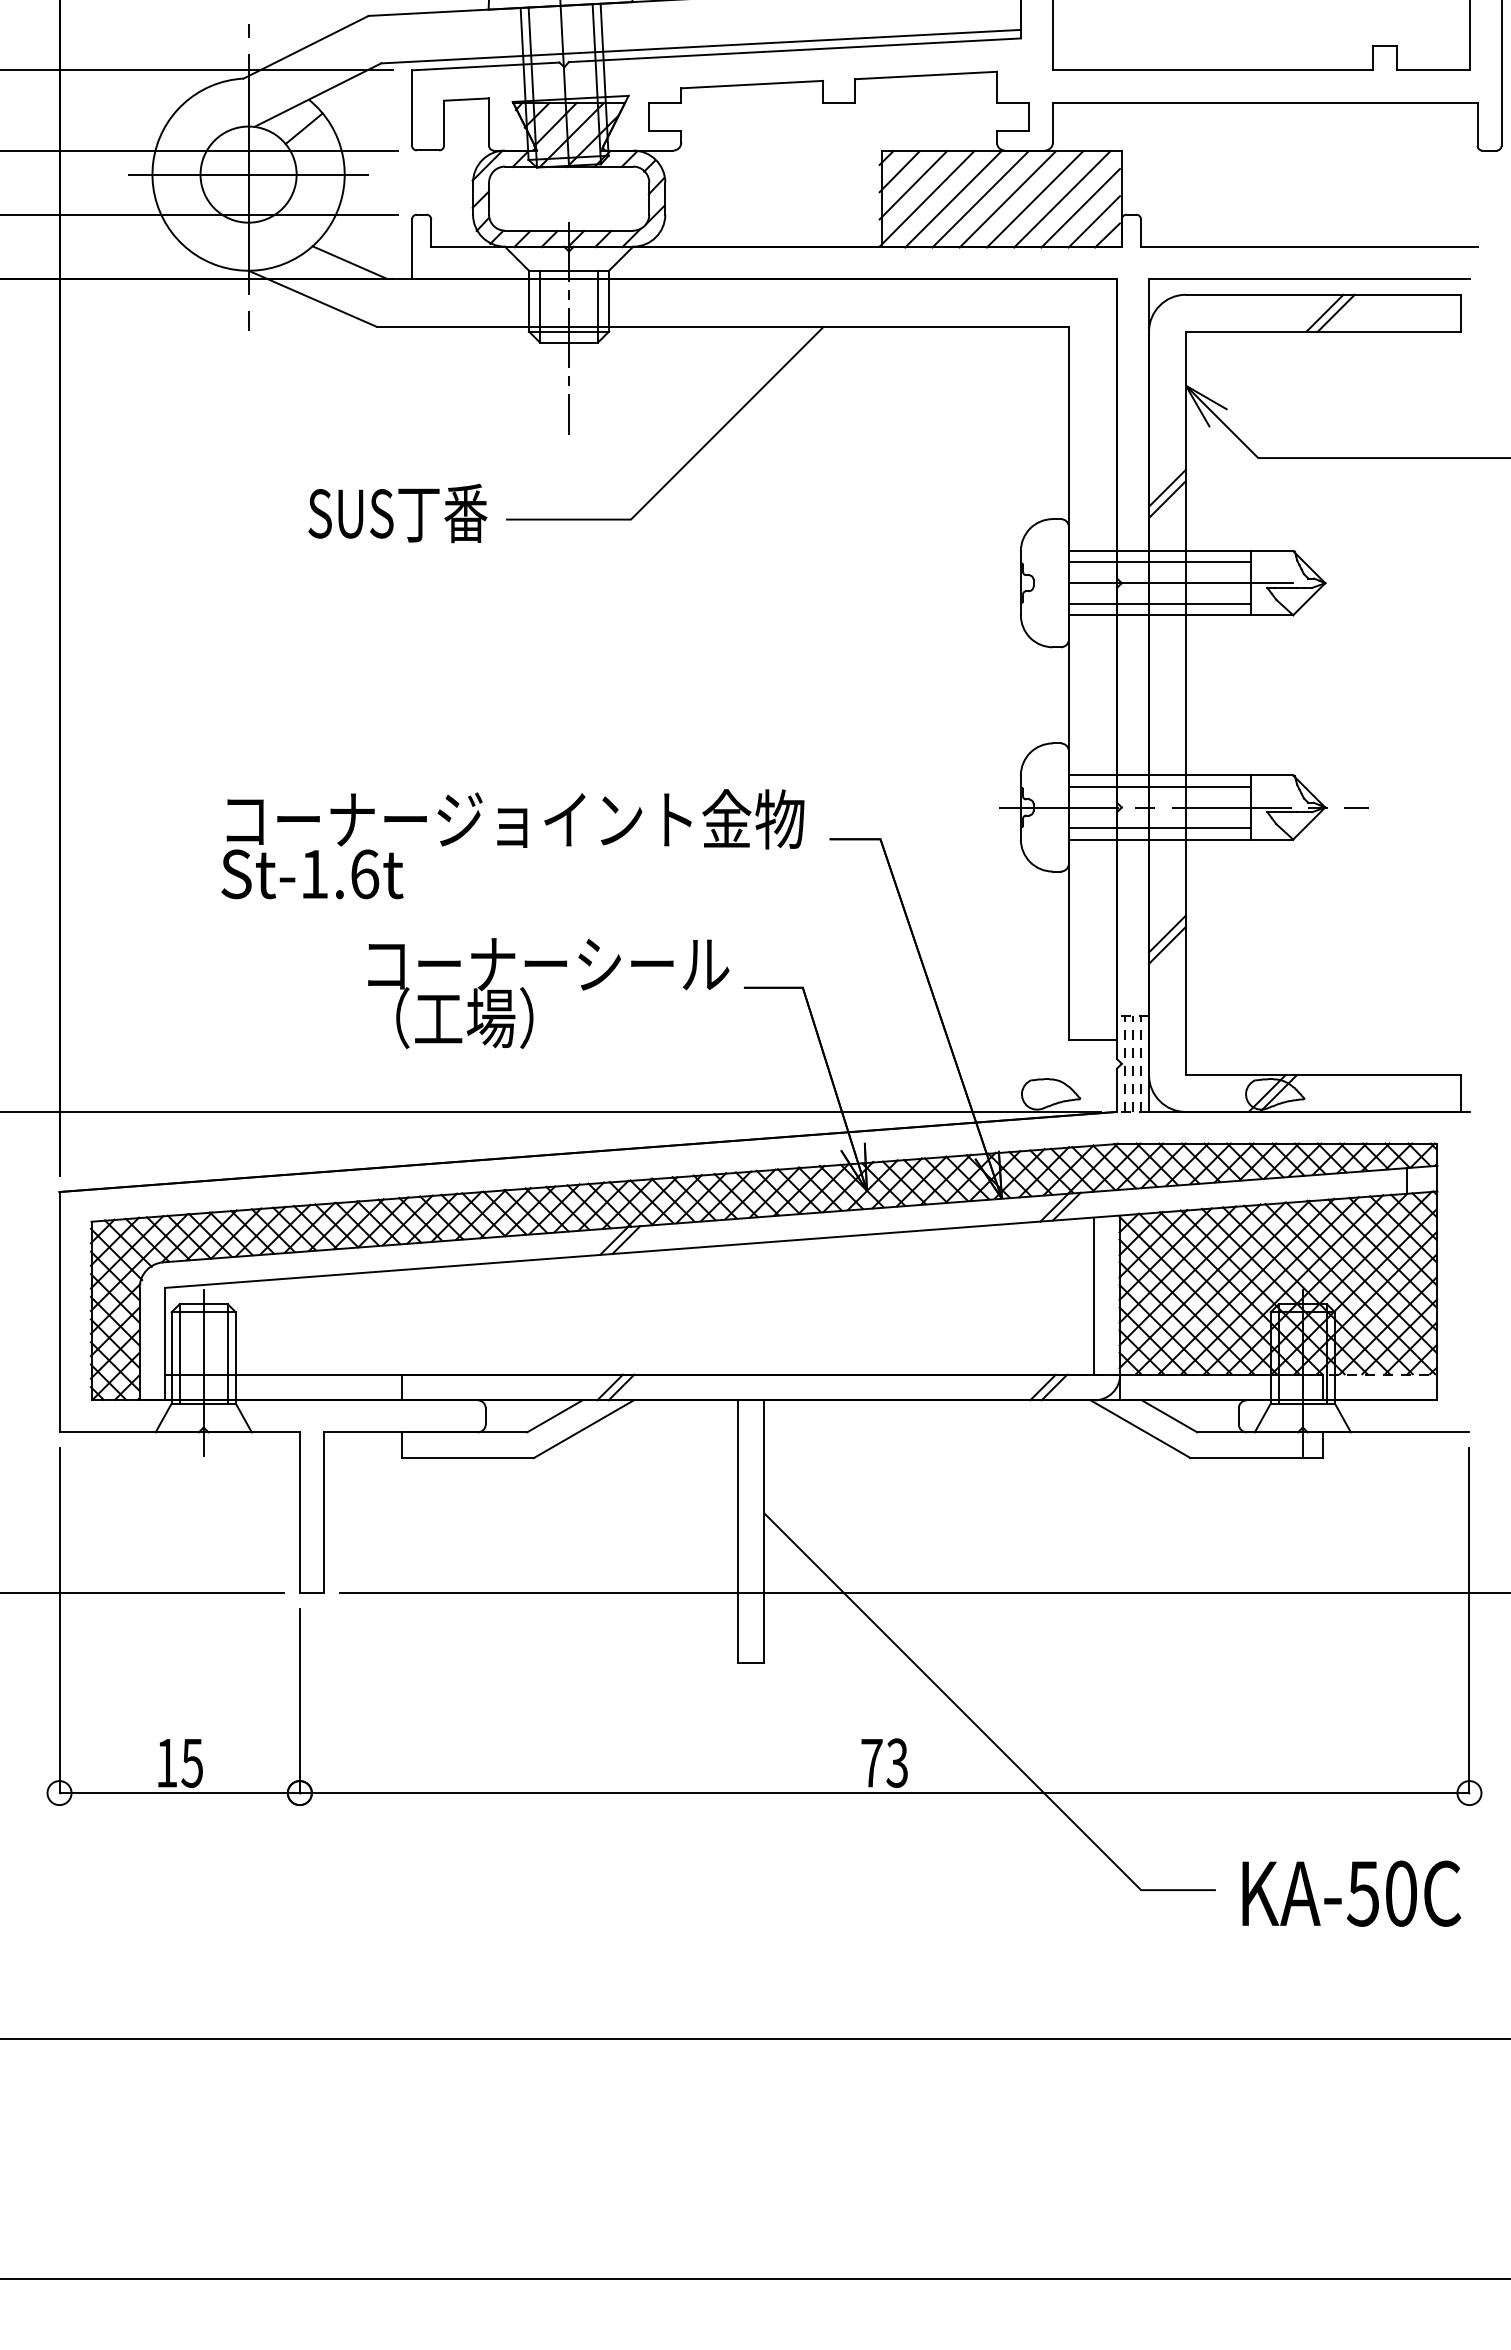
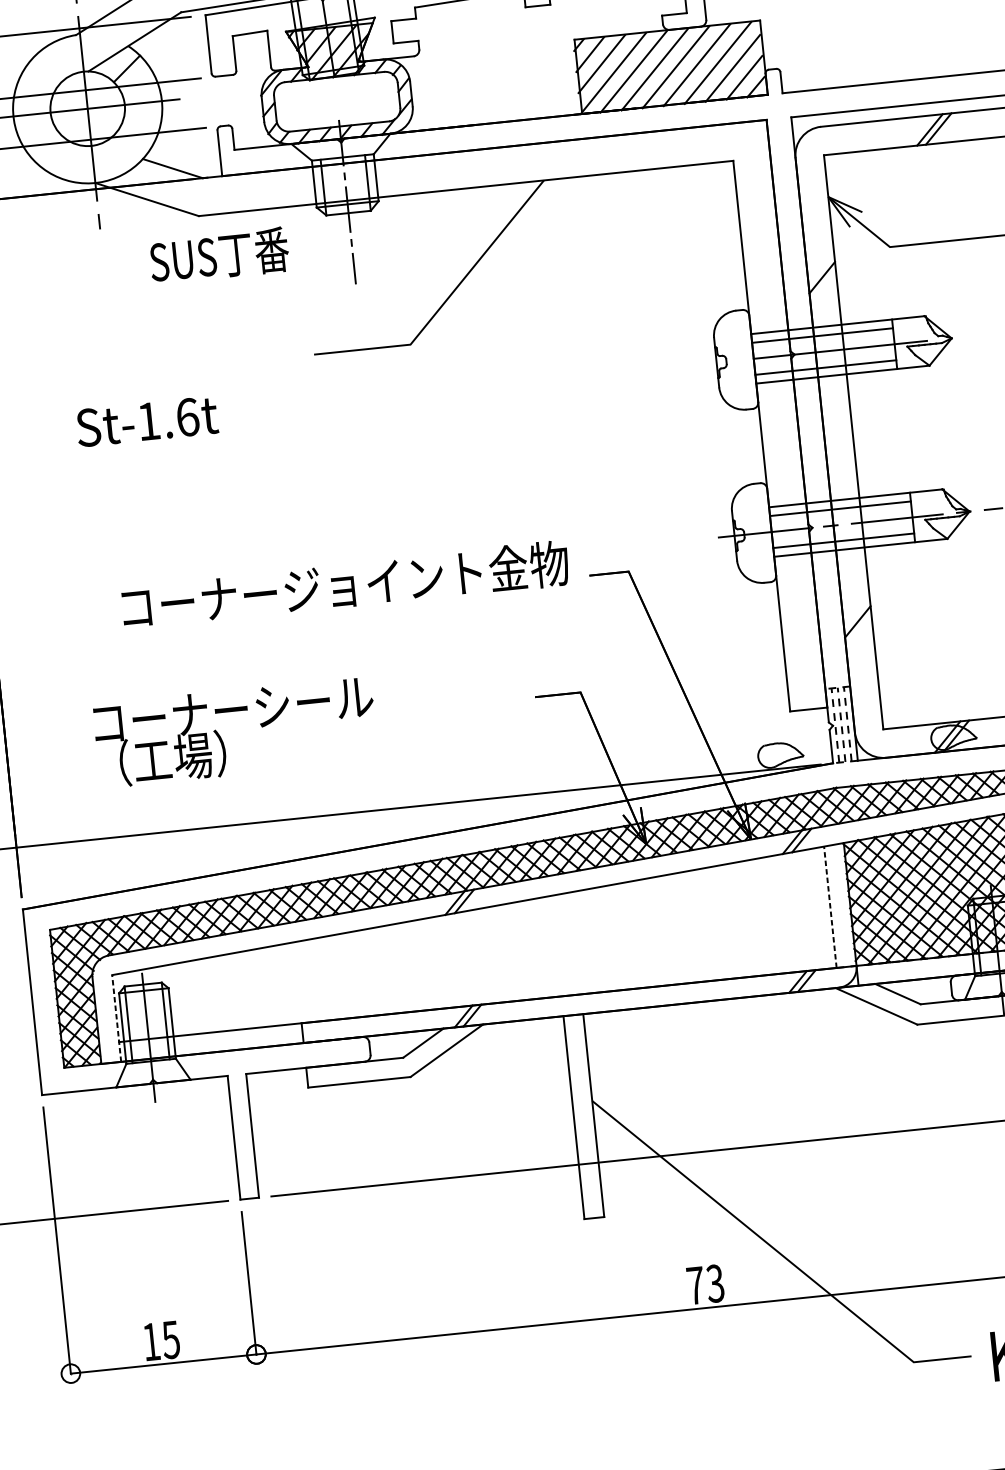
line: (1167, 499) -> (823, 286), removed
text: (397, 513) -> (219, 255), moved
text: (312, 874) -> (147, 421), moved
line: (1167, 944) -> (858, 629), removed
text: (548, 993) -> (235, 732), moved
line: (1094, 1296) -> (830, 907), solid -> dashed
line: (165, 1343) -> (116, 1018), solid -> dashed

